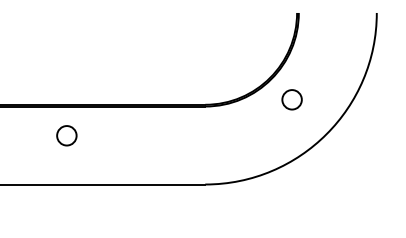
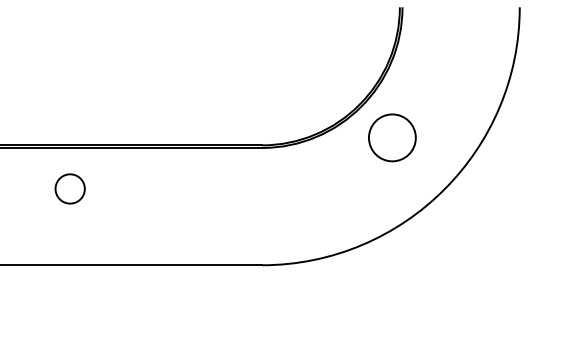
circle: (291, 99) -> (391, 137), size x1.6
circle: (66, 135) -> (69, 188), moved

